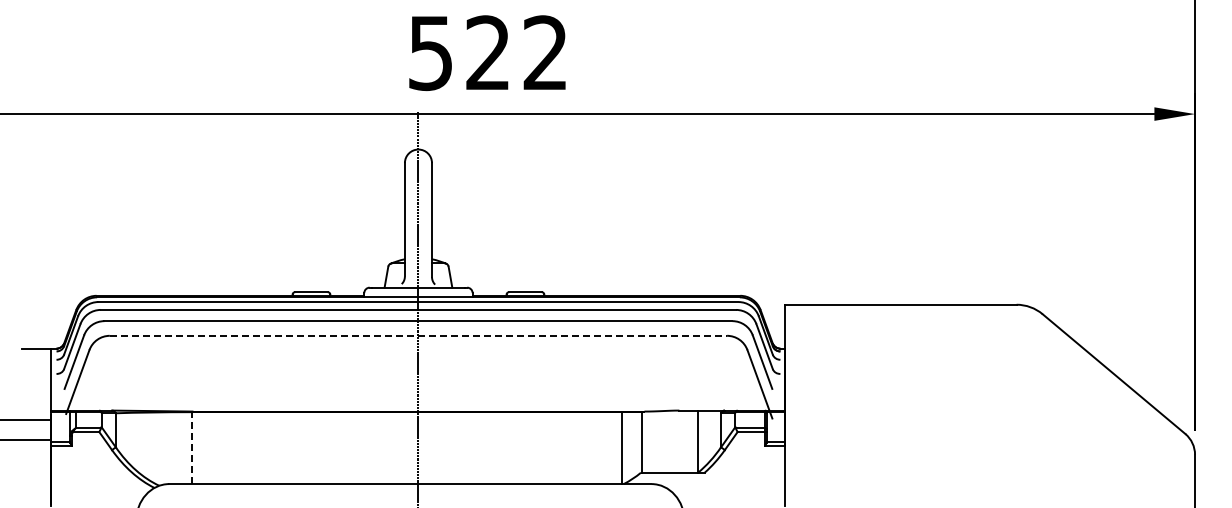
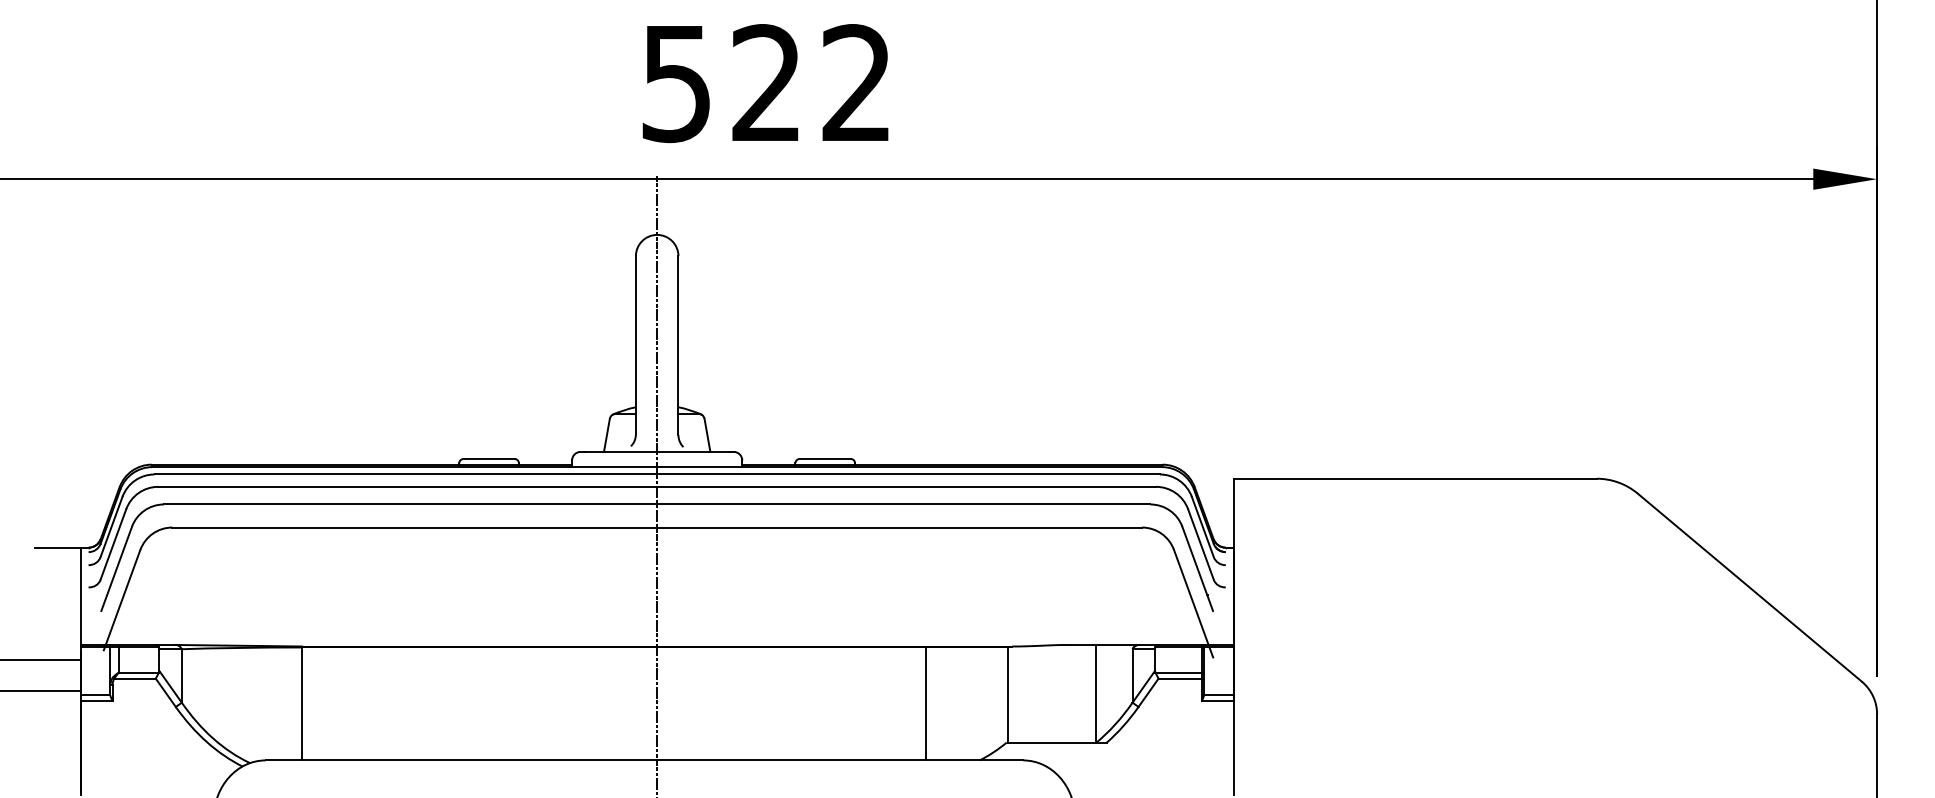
line: (418, 335) -> (657, 527), dashed -> solid
line: (622, 447) -> (925, 702), moved
line: (192, 448) -> (302, 704), dashed -> solid

